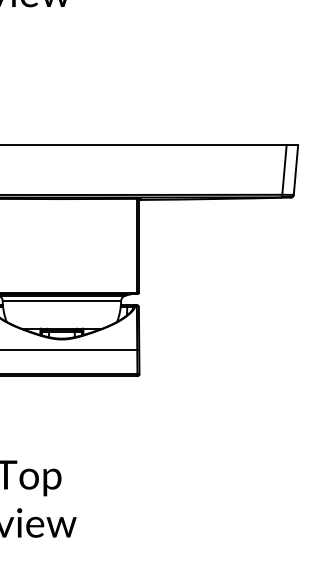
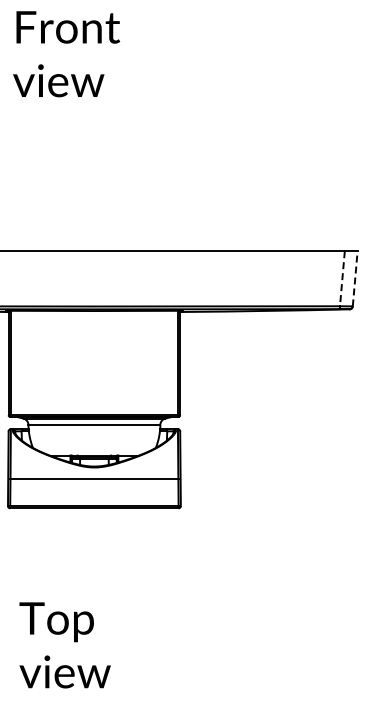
line: (284, 169) -> (342, 278), solid -> dashed
line: (296, 169) -> (355, 278), solid -> dashed

